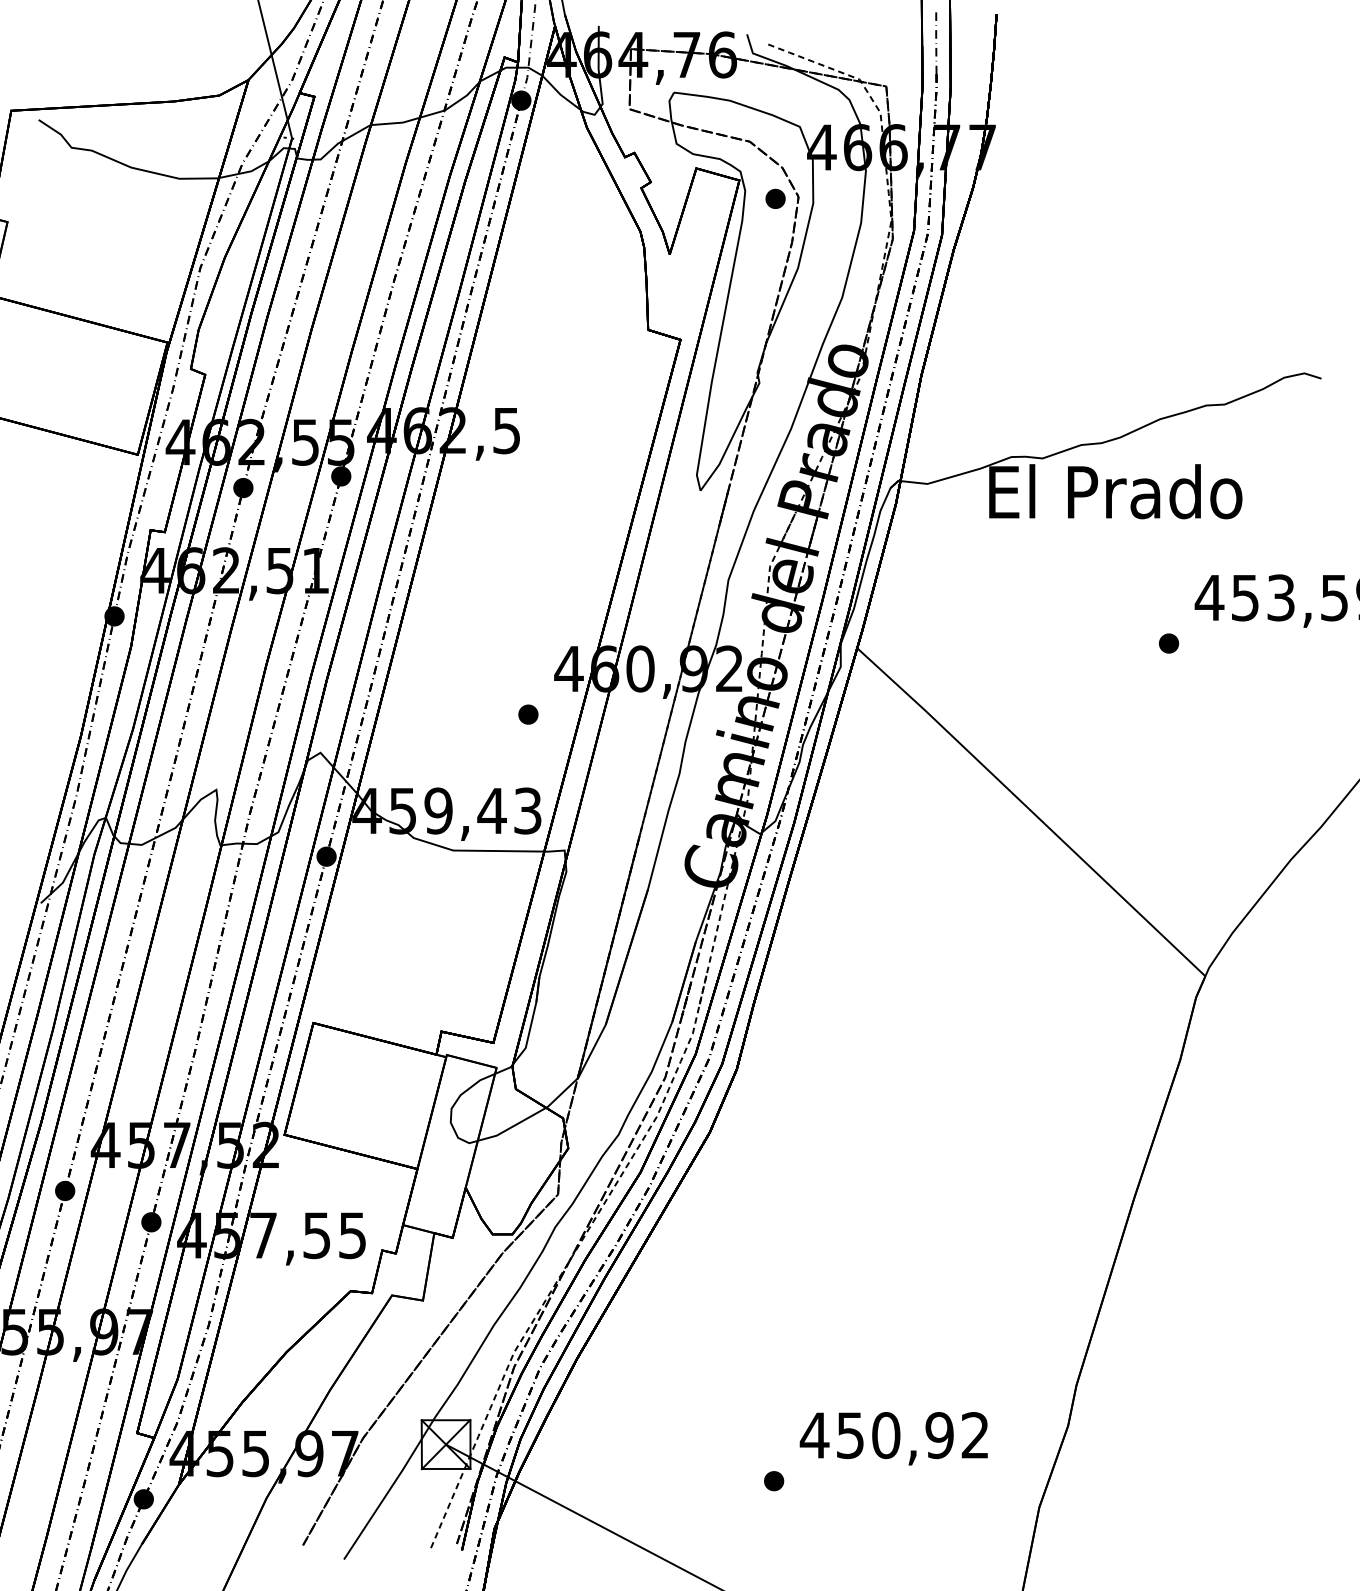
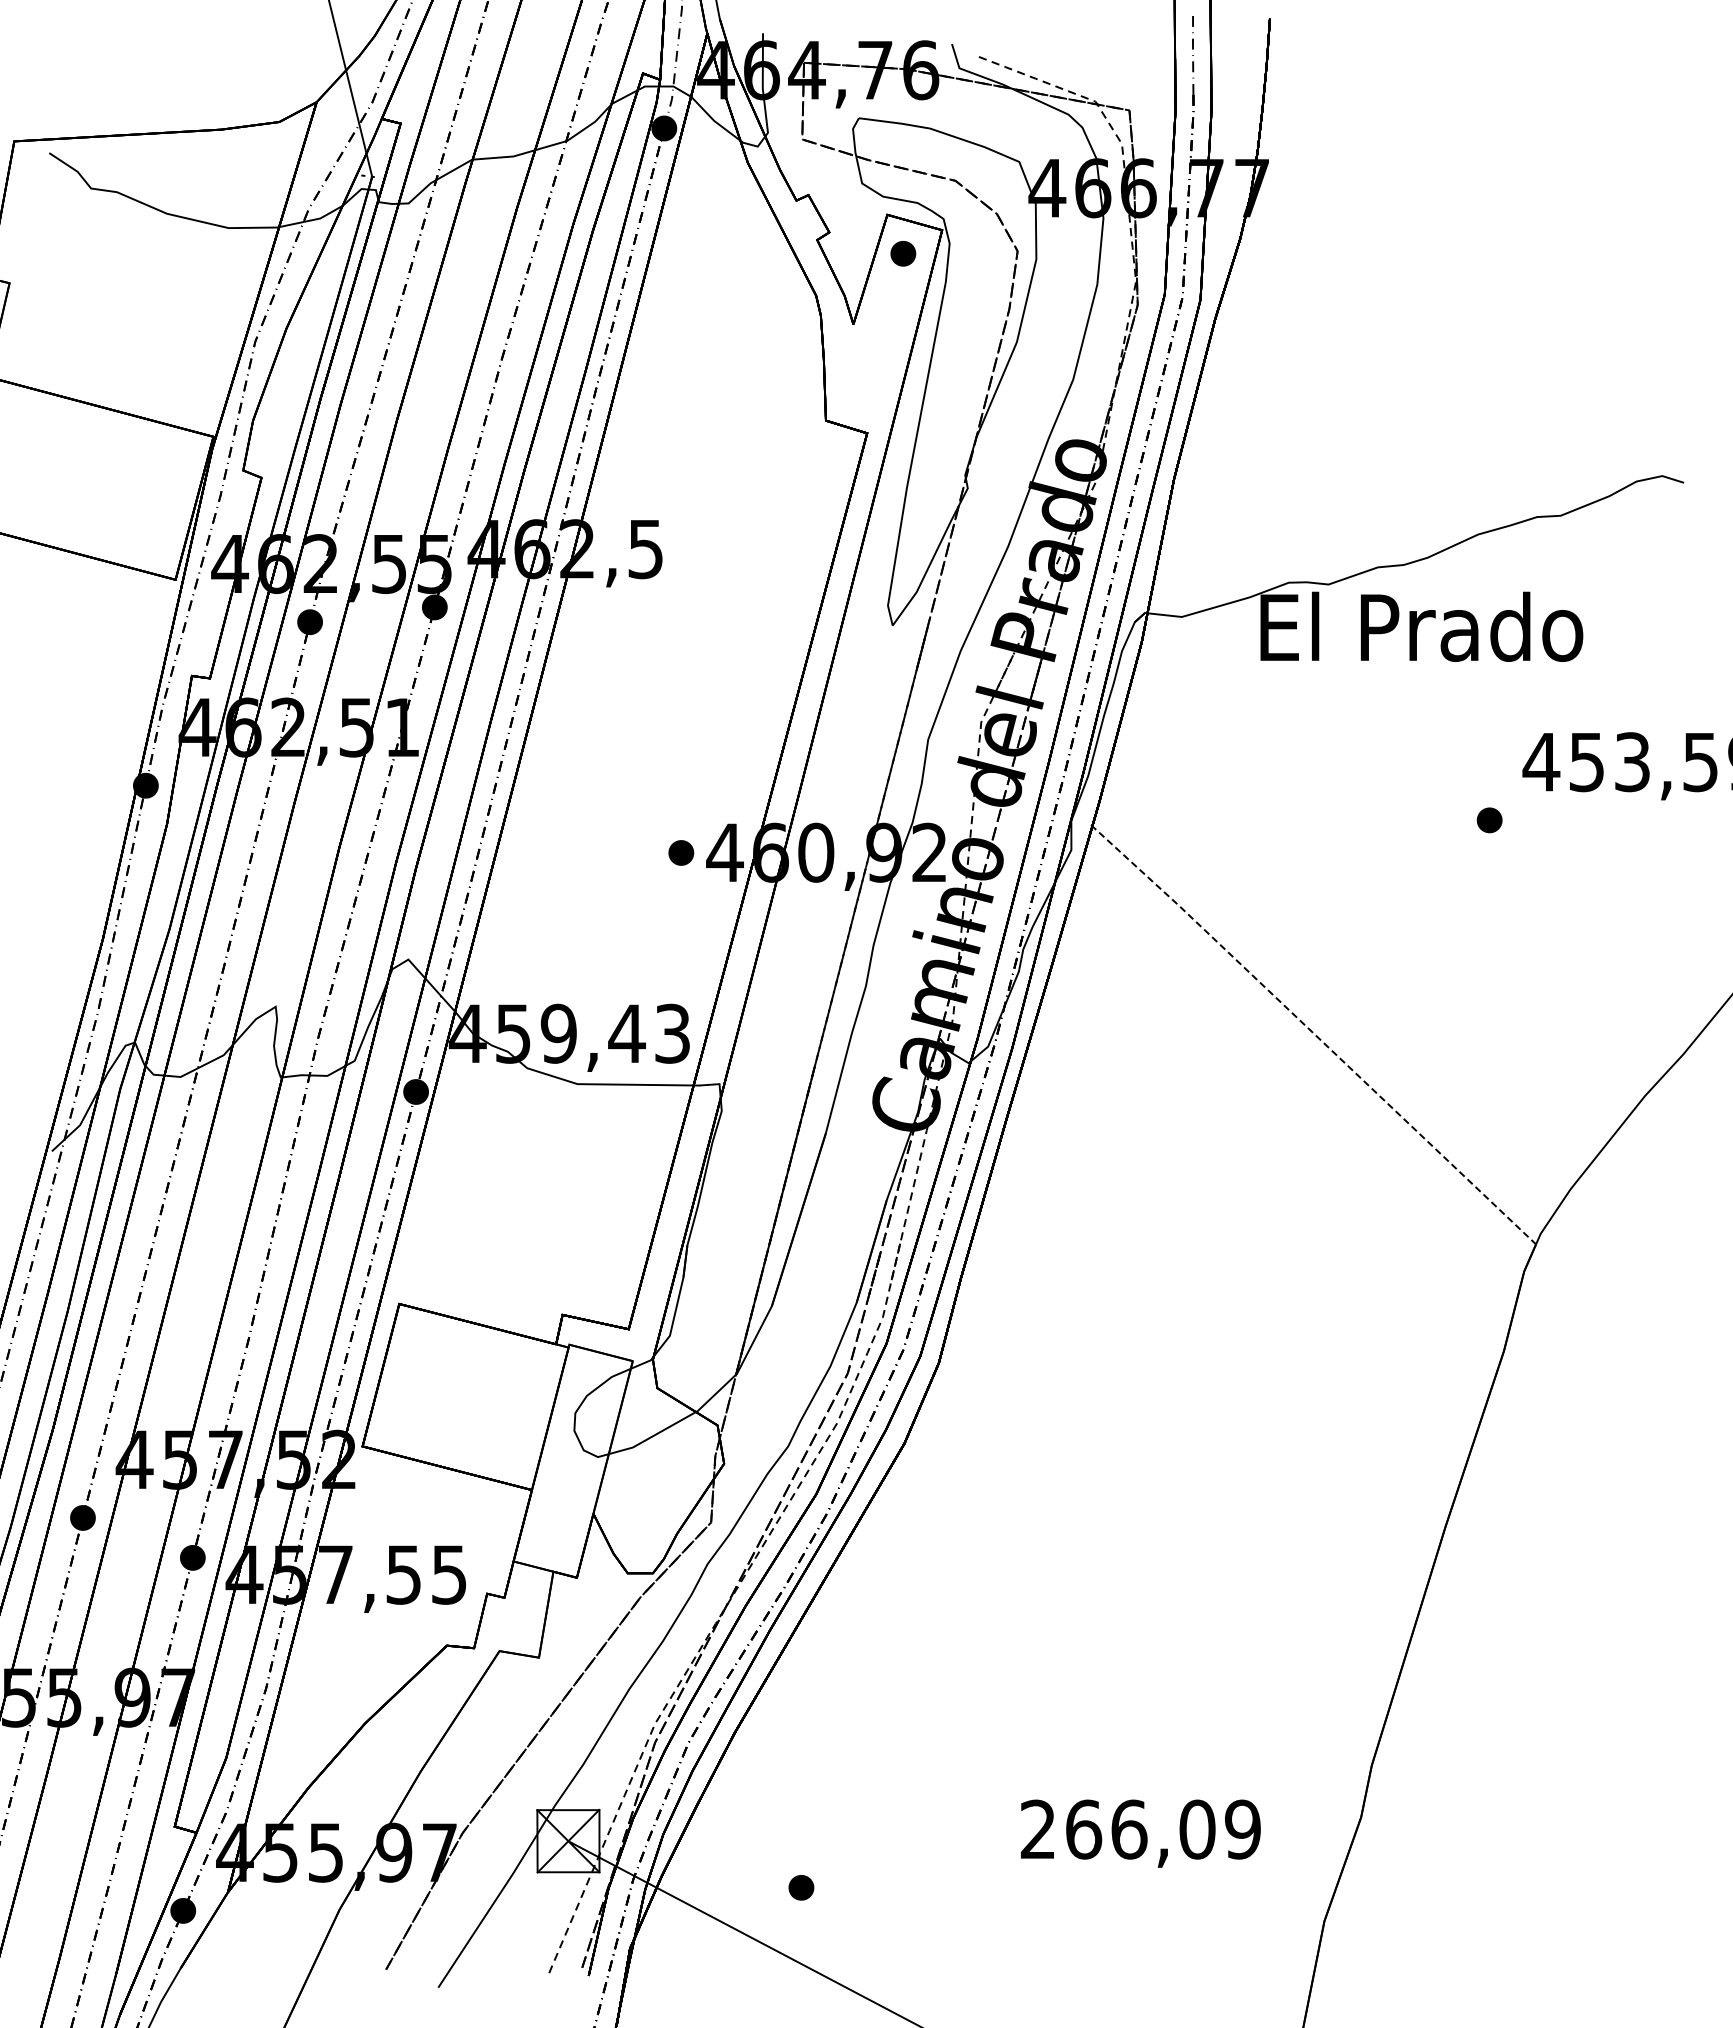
part: (775, 198) -> (903, 253), moved
part: (528, 714) -> (681, 852), moved
line: (1030, 810) -> (1313, 1033), solid -> dashed
text: (894, 1435) -> (1139, 1829), 450,92 -> 266,09
part: (774, 1480) -> (801, 1887), moved

